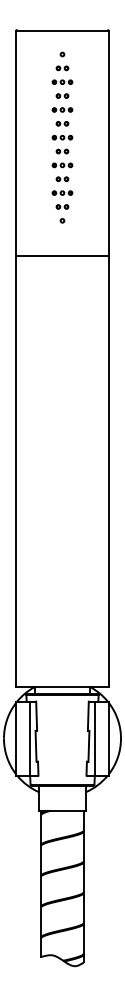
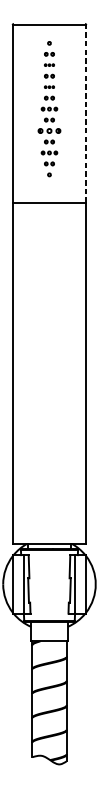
part: (62, 81) -> (49, 64), size x0.6
part: (62, 109) -> (49, 86), size x0.6
line: (109, 143) -> (86, 113), solid -> dashed
part: (62, 165) -> (49, 131), size x1.4

